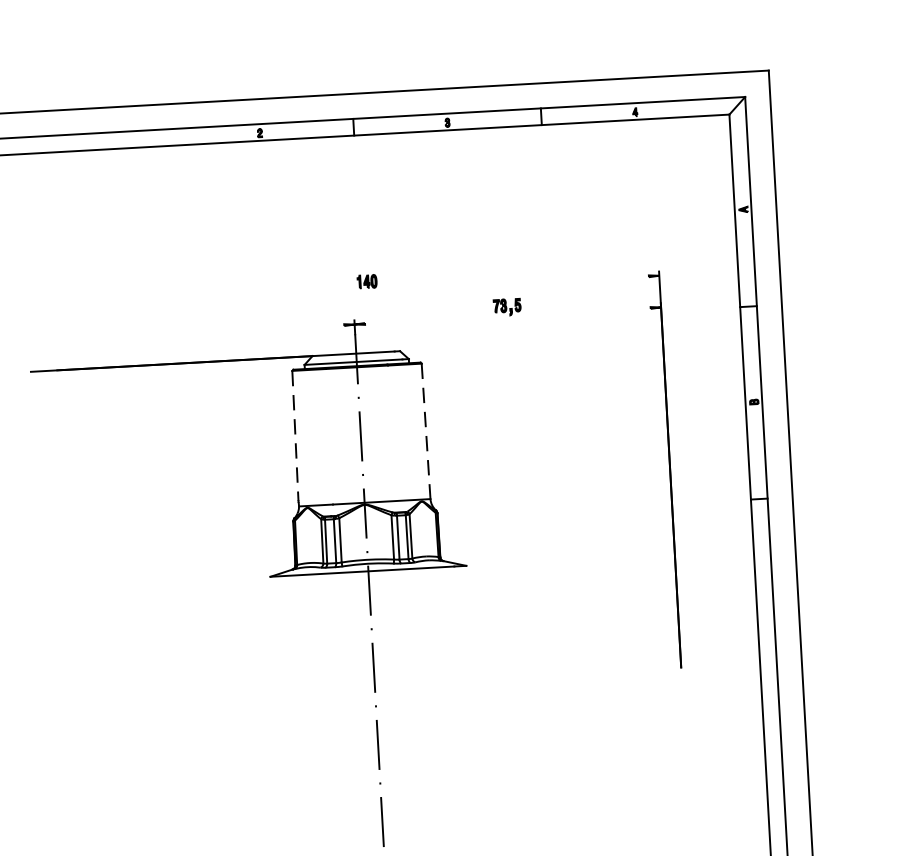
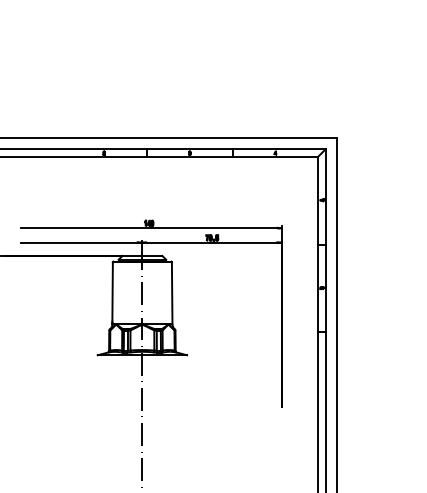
line: (366, 292) -> (148, 228), added
line: (508, 315) -> (212, 242), added
line: (214, 331) -> (78, 242), added
line: (426, 432) -> (172, 293), dashed -> solid
line: (295, 435) -> (112, 291), dashed -> solid

